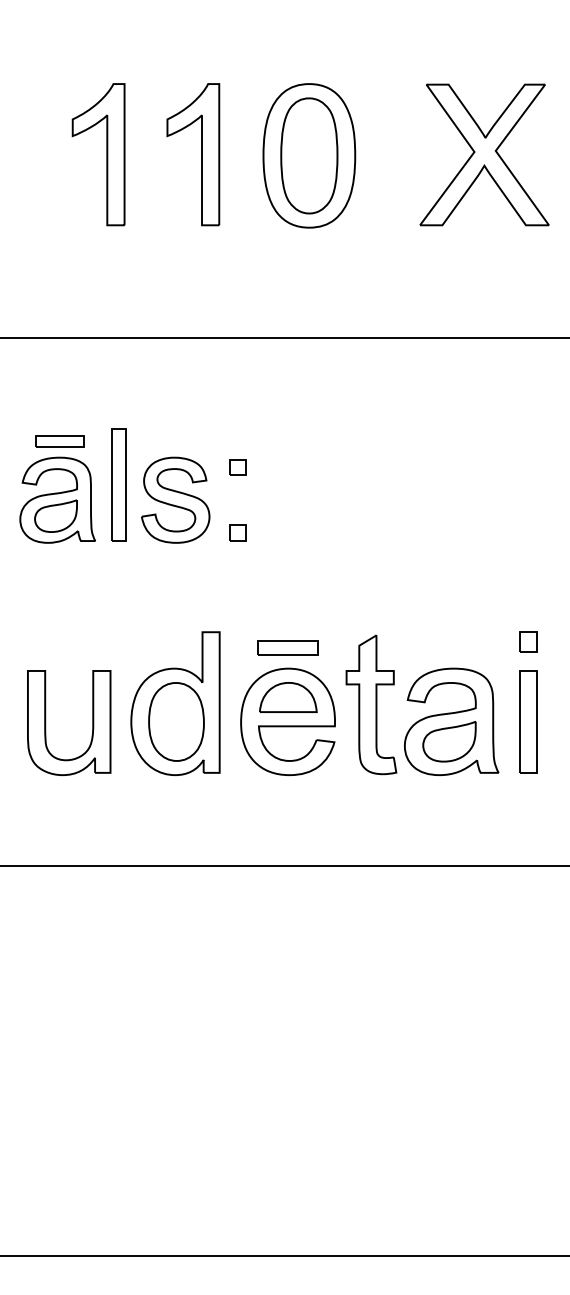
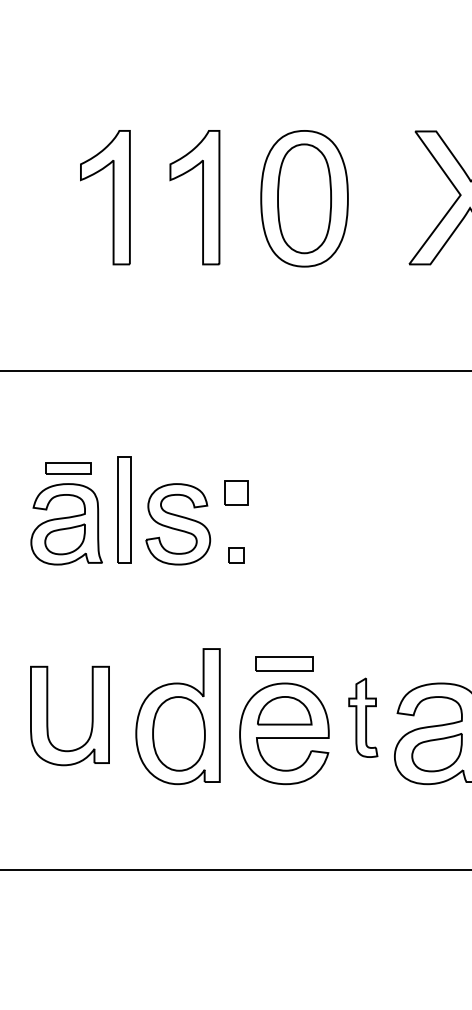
part: (237, 467) -> (236, 493), size x1.6
part: (371, 704) -> (363, 717), size x0.6
part: (46, 722) -> (48, 715), moved

